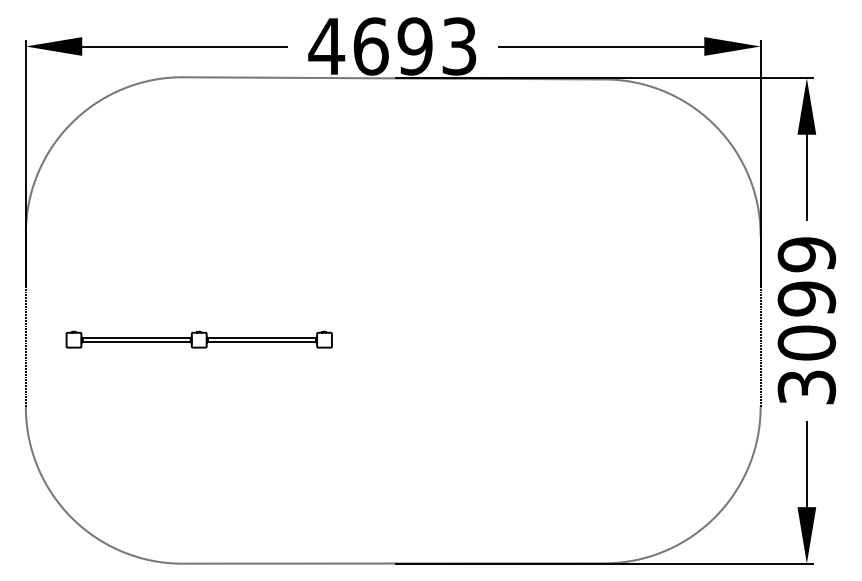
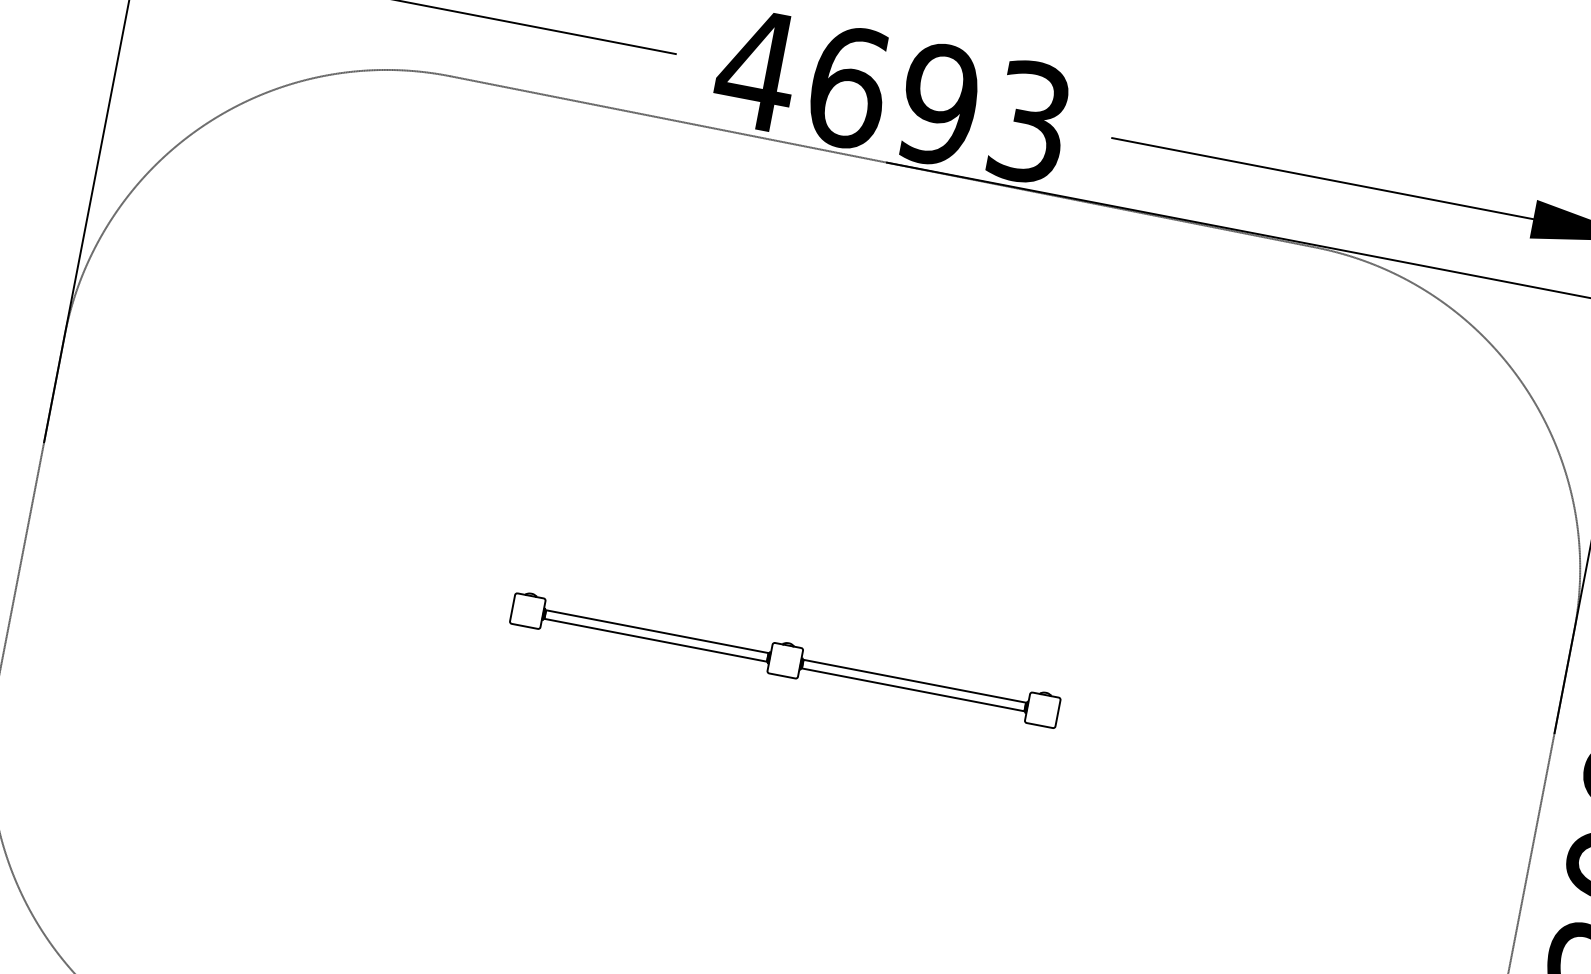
part: (198, 339) -> (783, 658), moved

